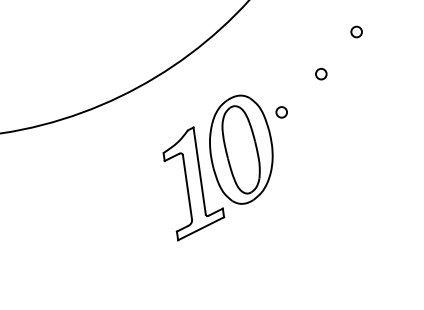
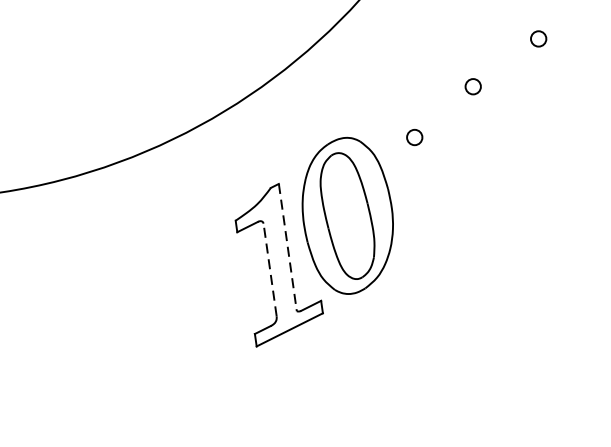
circle: (356, 31) -> (538, 38), moved
circle: (321, 74) -> (473, 87), moved
circle: (281, 112) -> (414, 137), moved
line: (199, 170) -> (287, 245), solid -> dashed
line: (187, 186) -> (270, 268), solid -> dashed

